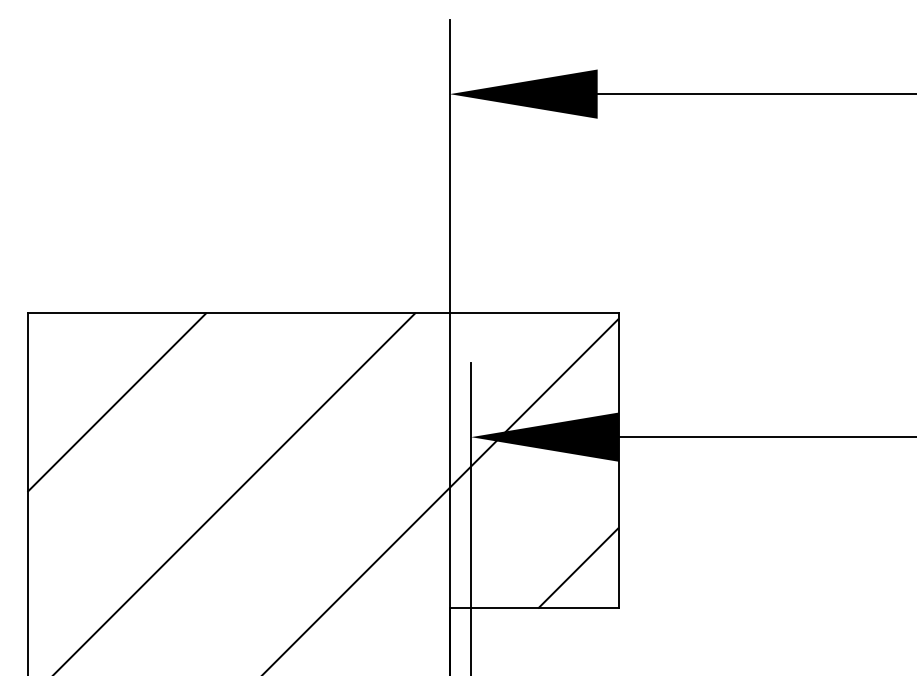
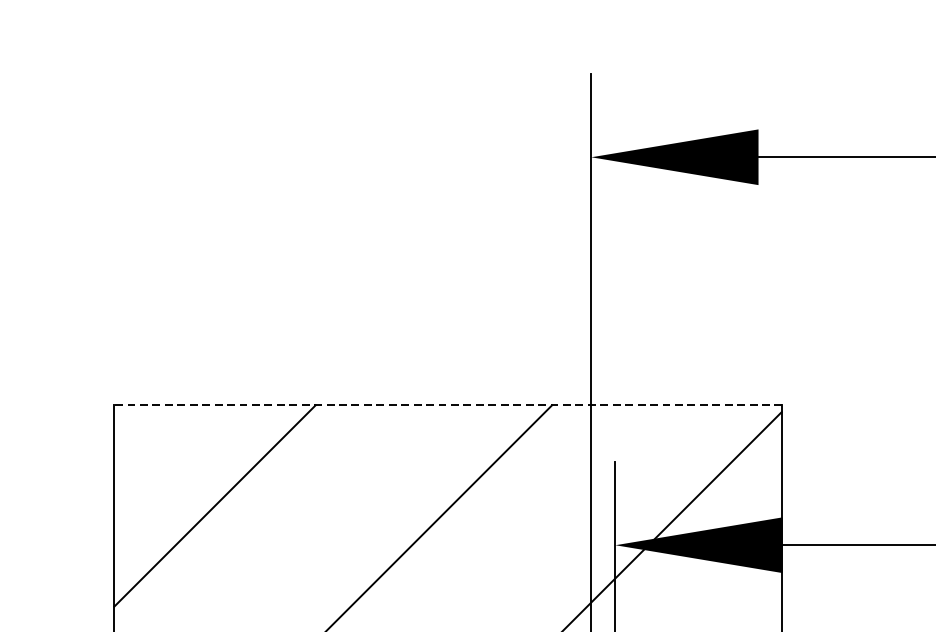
line: (323, 312) -> (448, 404), solid -> dashed

